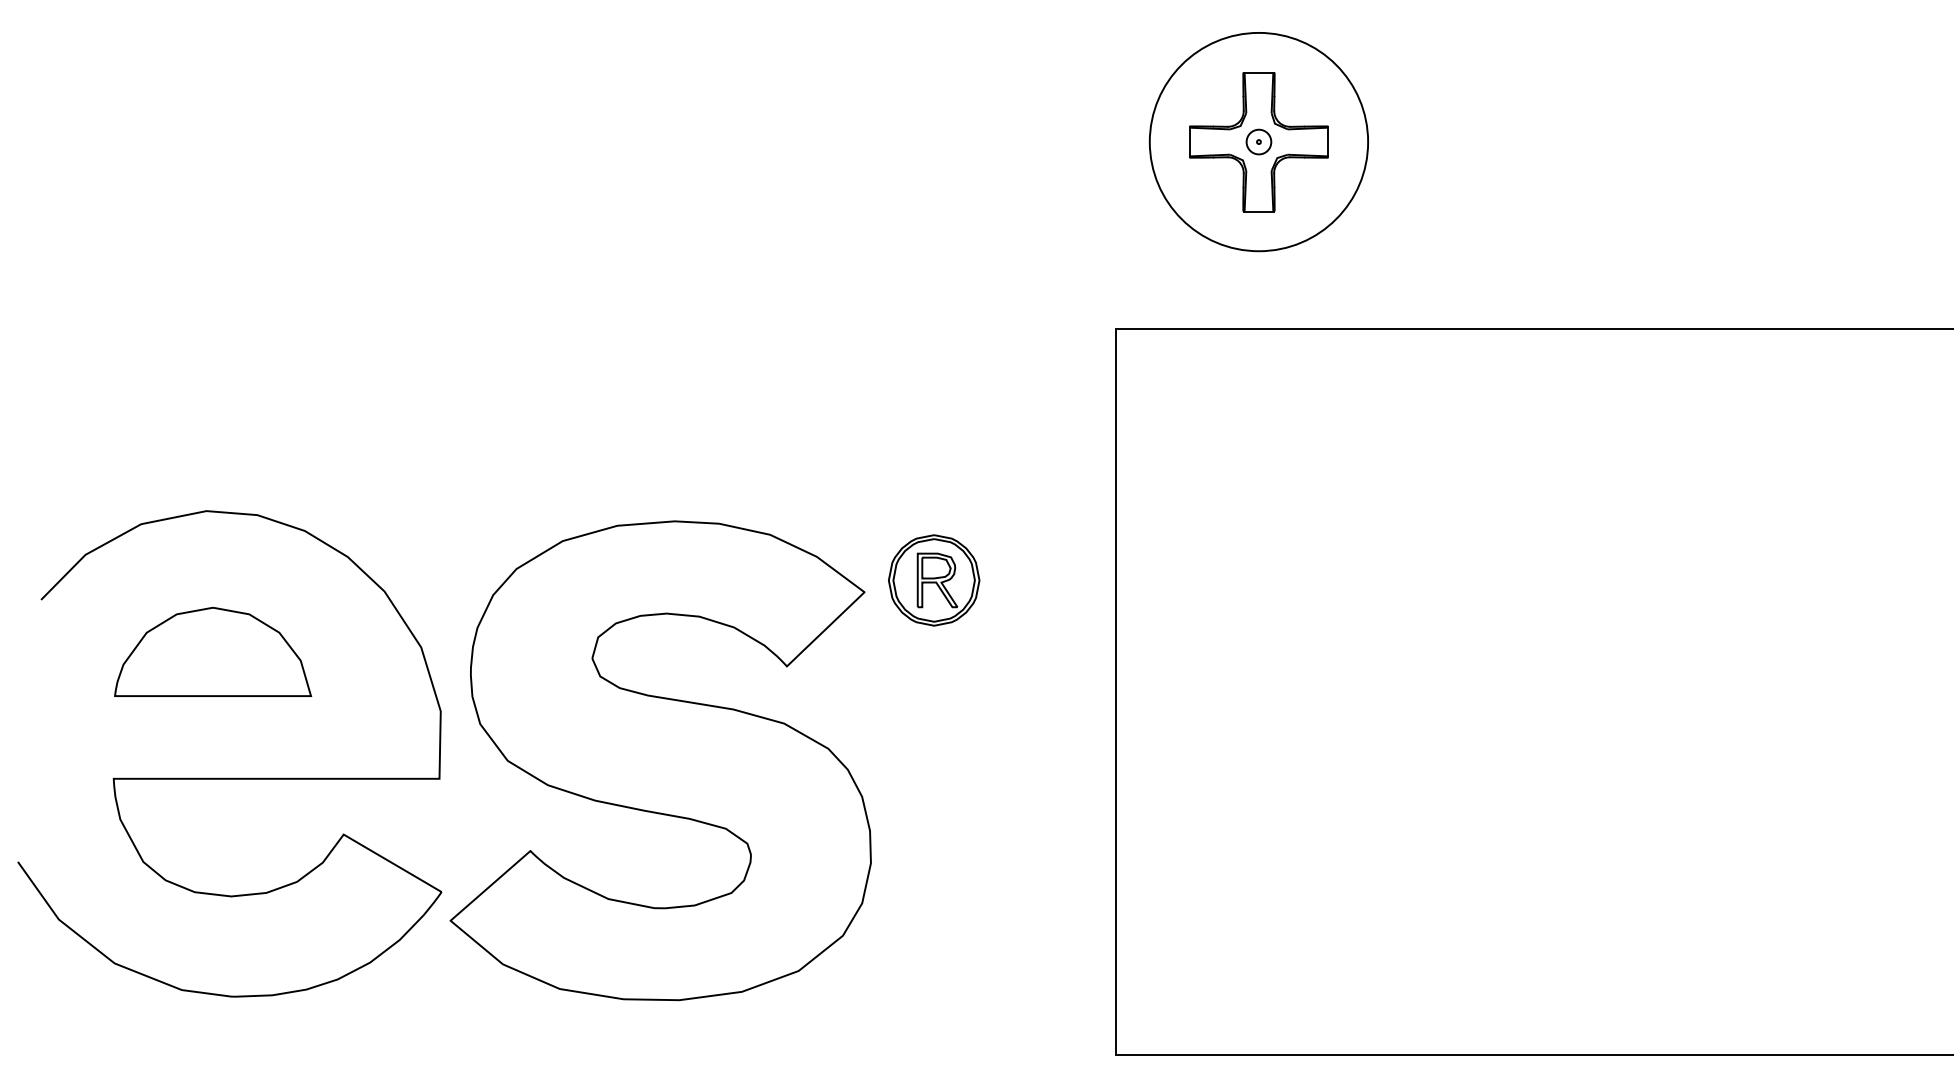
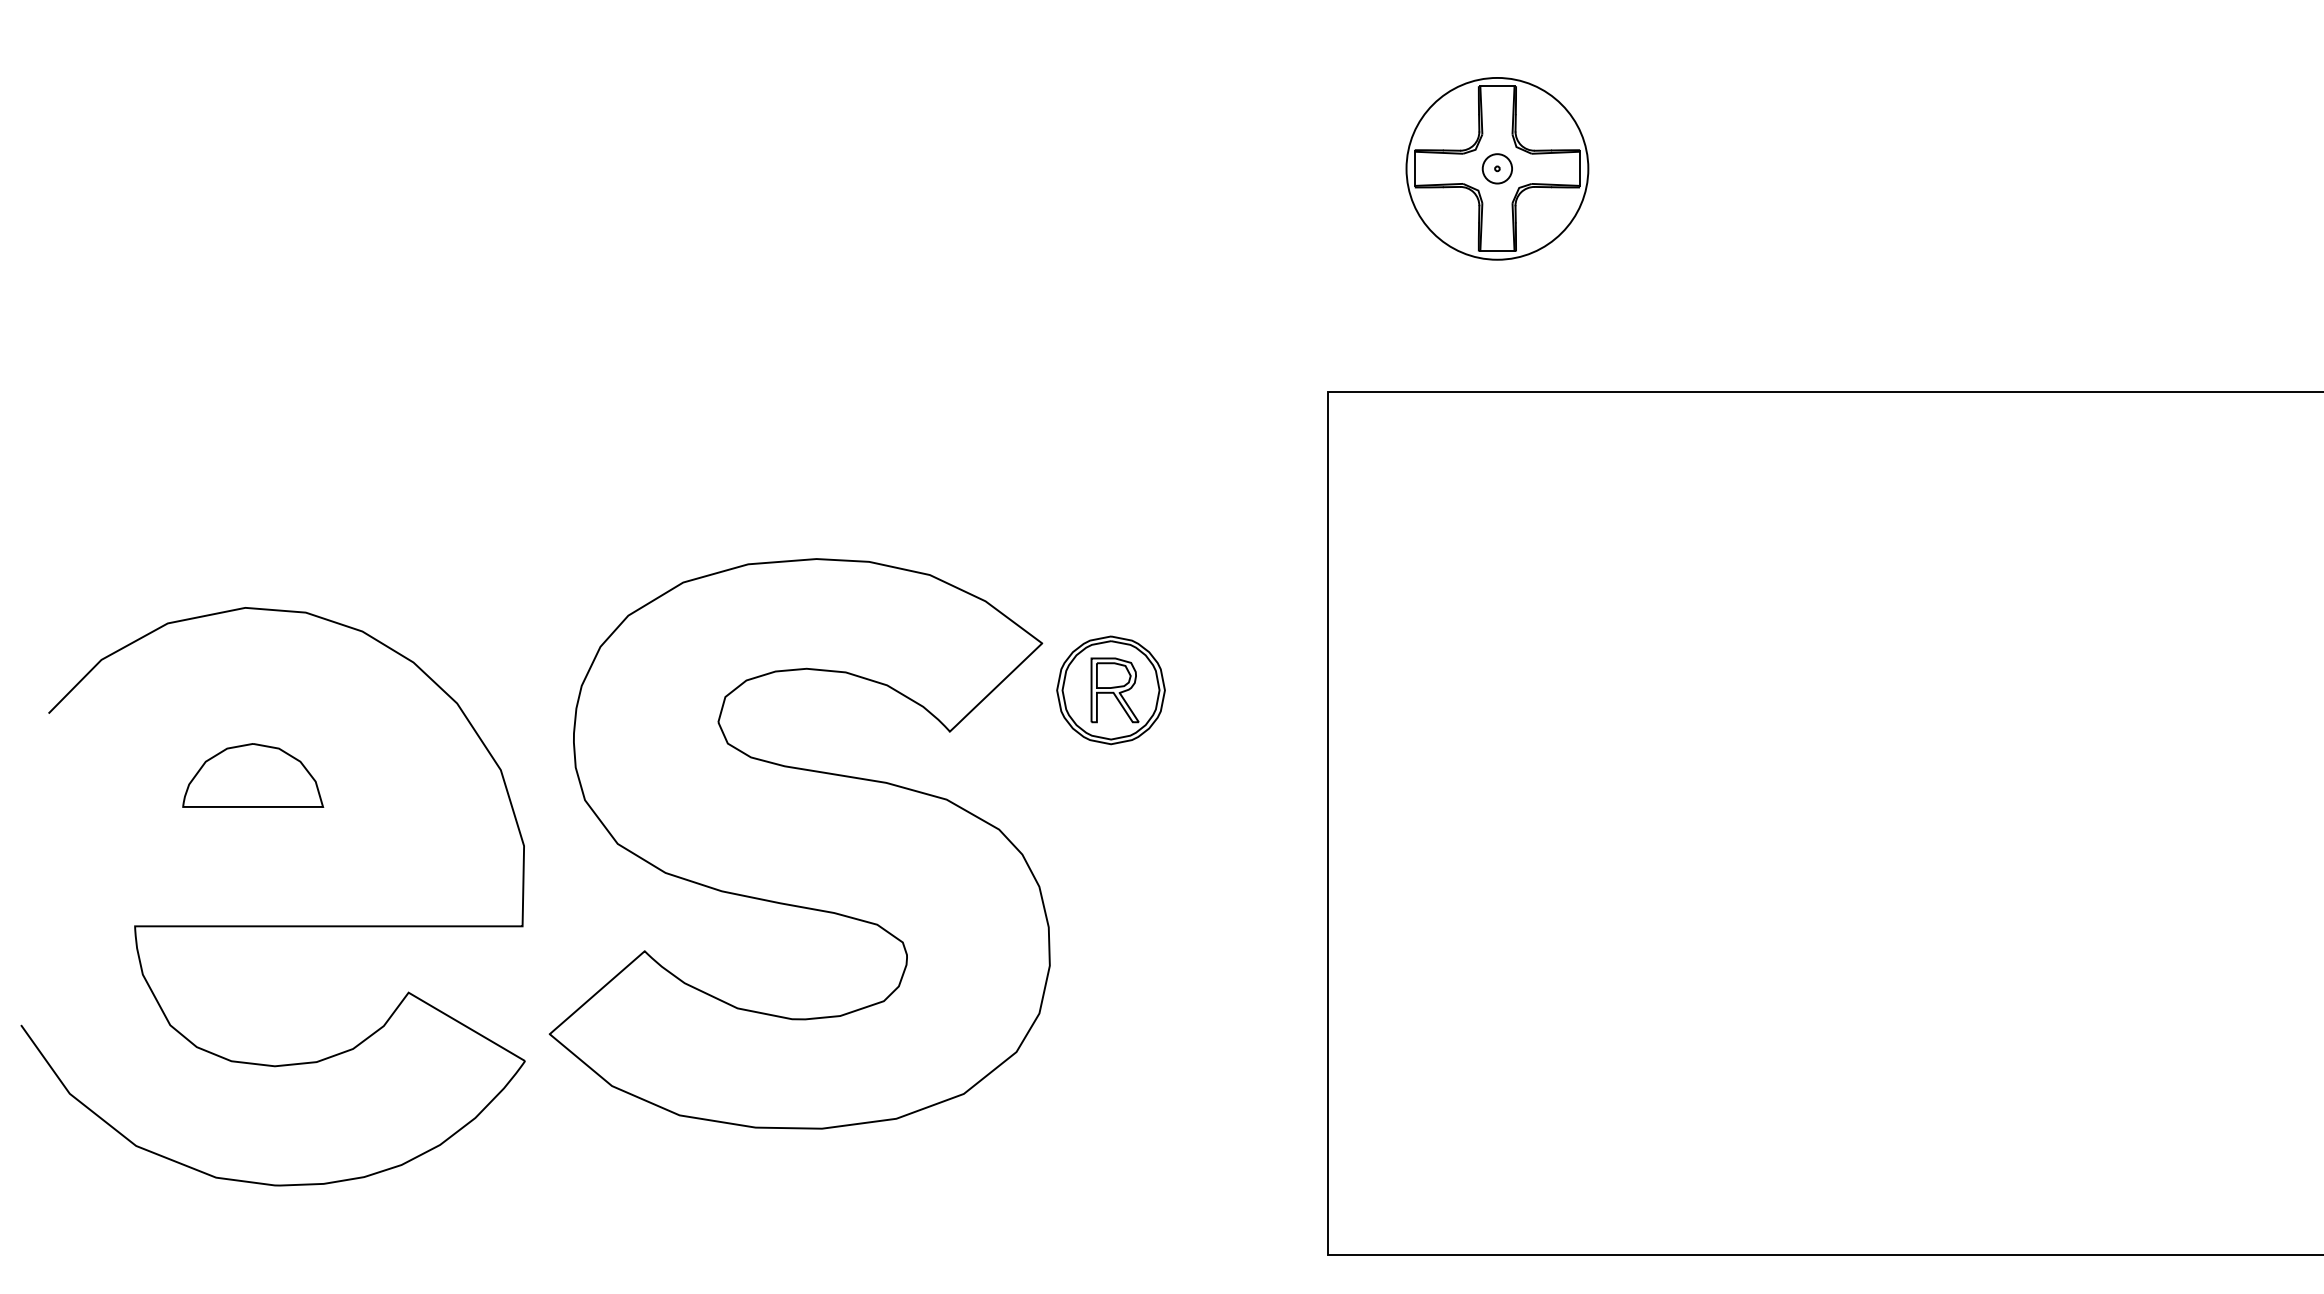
circle: (1259, 141) -> (1497, 168), size x0.7
part: (212, 652) -> (252, 775), size x0.6
part: (660, 760) -> (799, 843), moved

